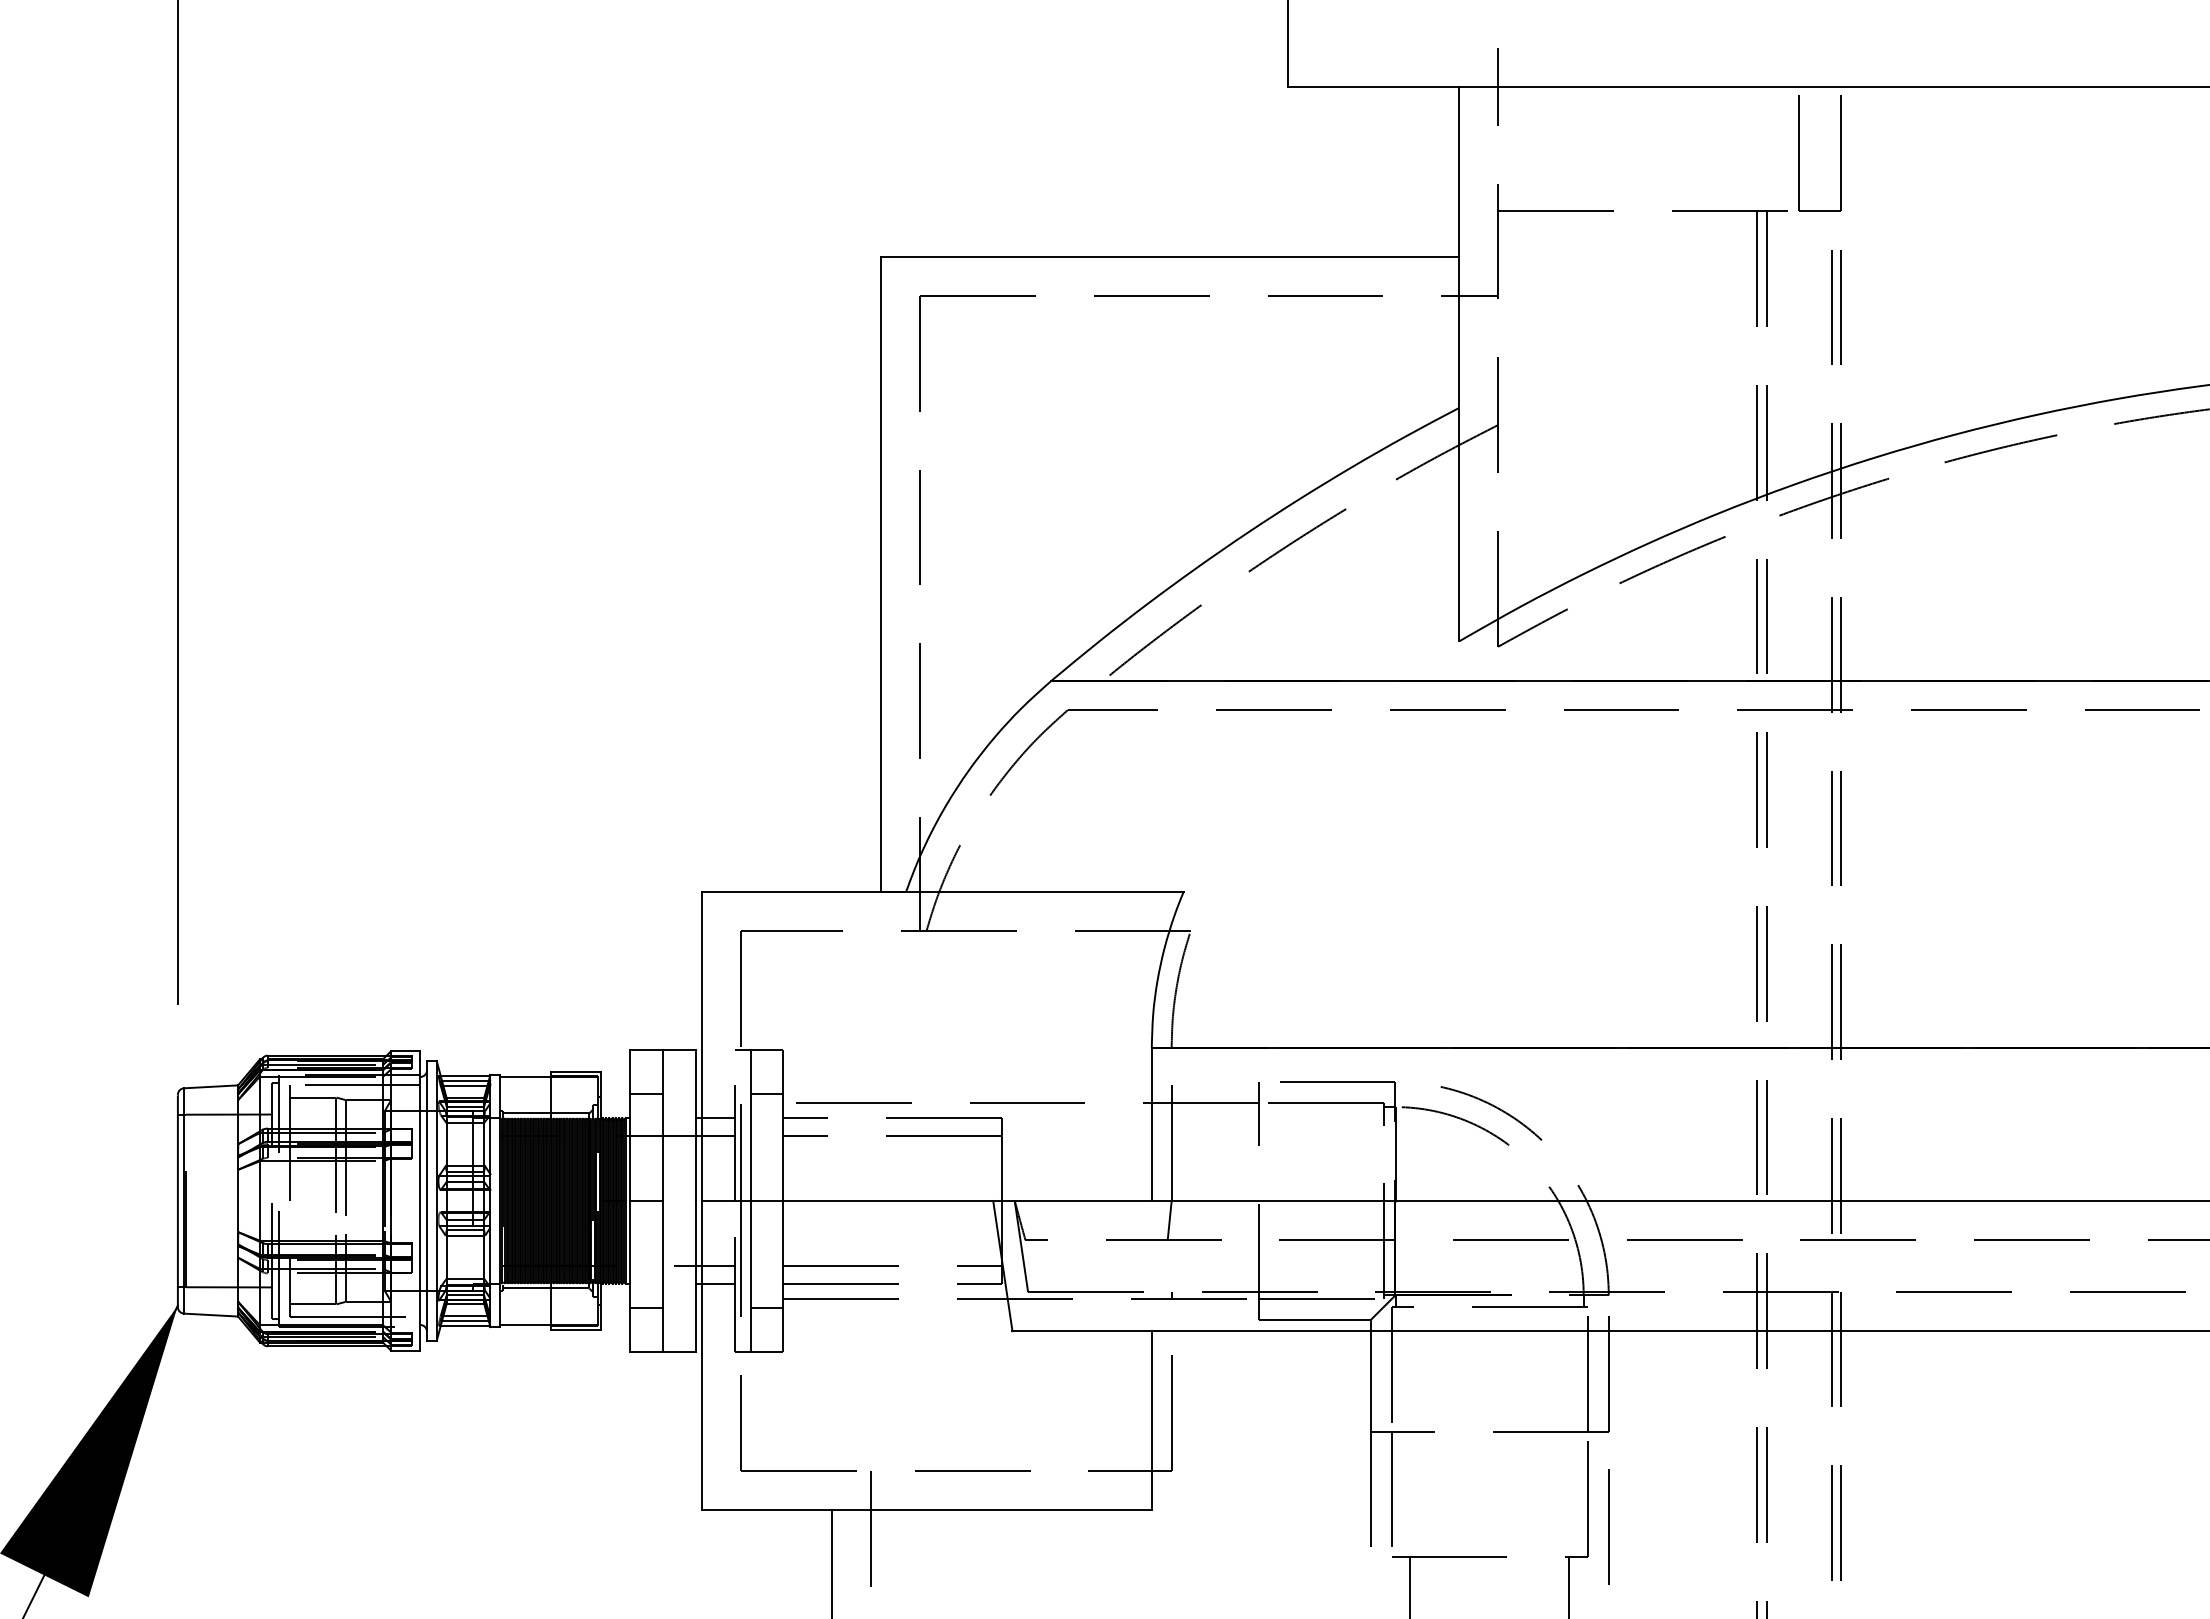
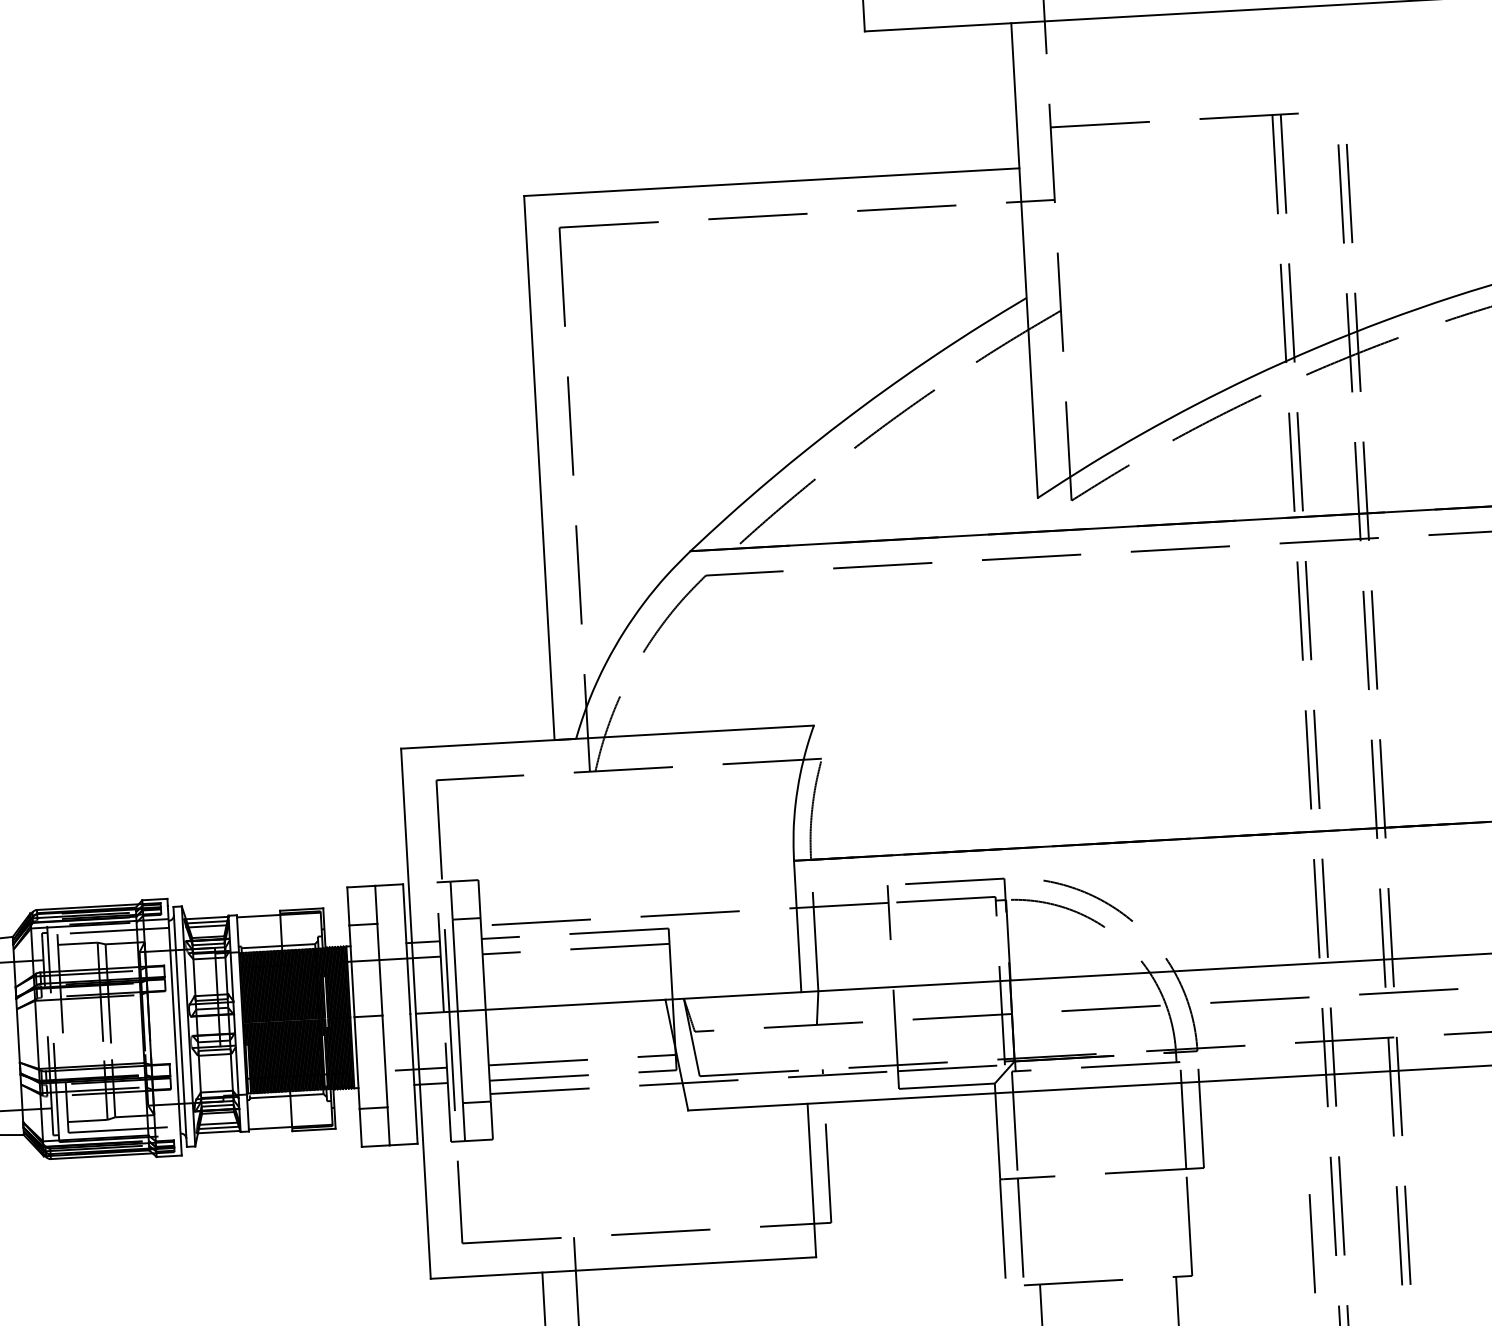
part: (1799, 153) -> (1306, 63), removed
line: (1608, 1526) -> (1312, 1243), moved

